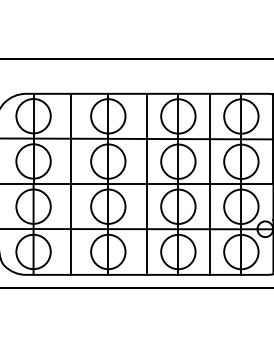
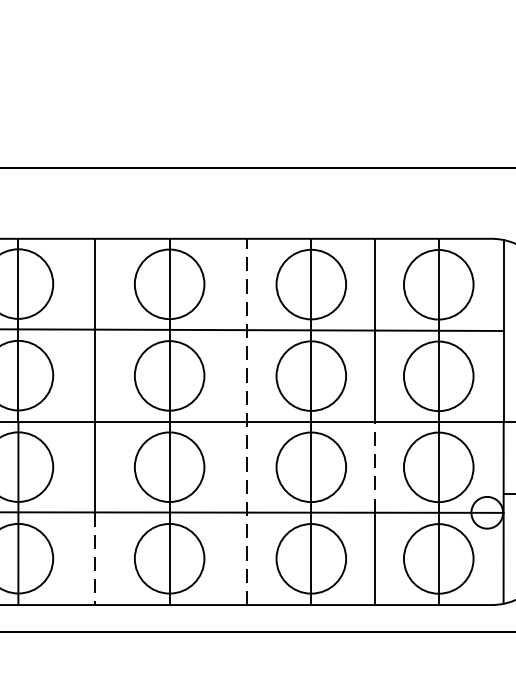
line: (146, 184) -> (246, 422), solid -> dashed
line: (210, 206) -> (376, 466), solid -> dashed
line: (71, 251) -> (95, 557), solid -> dashed

